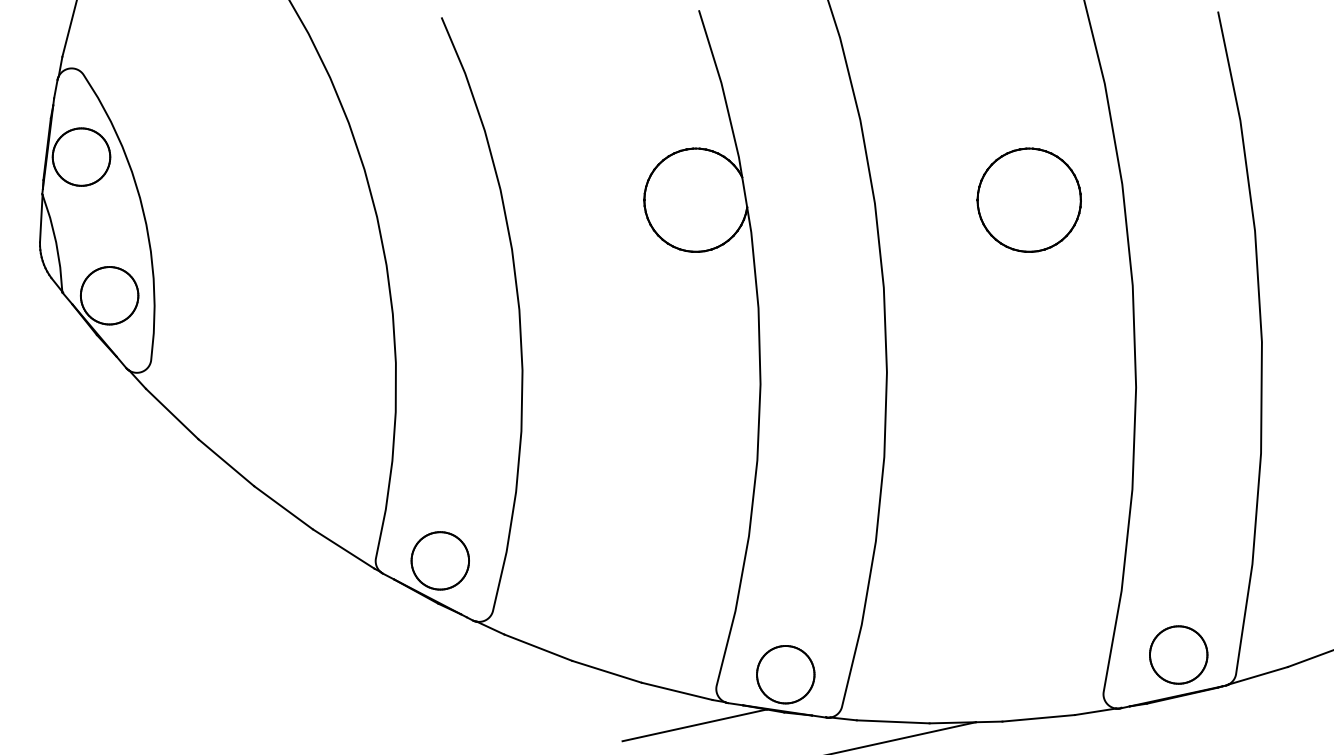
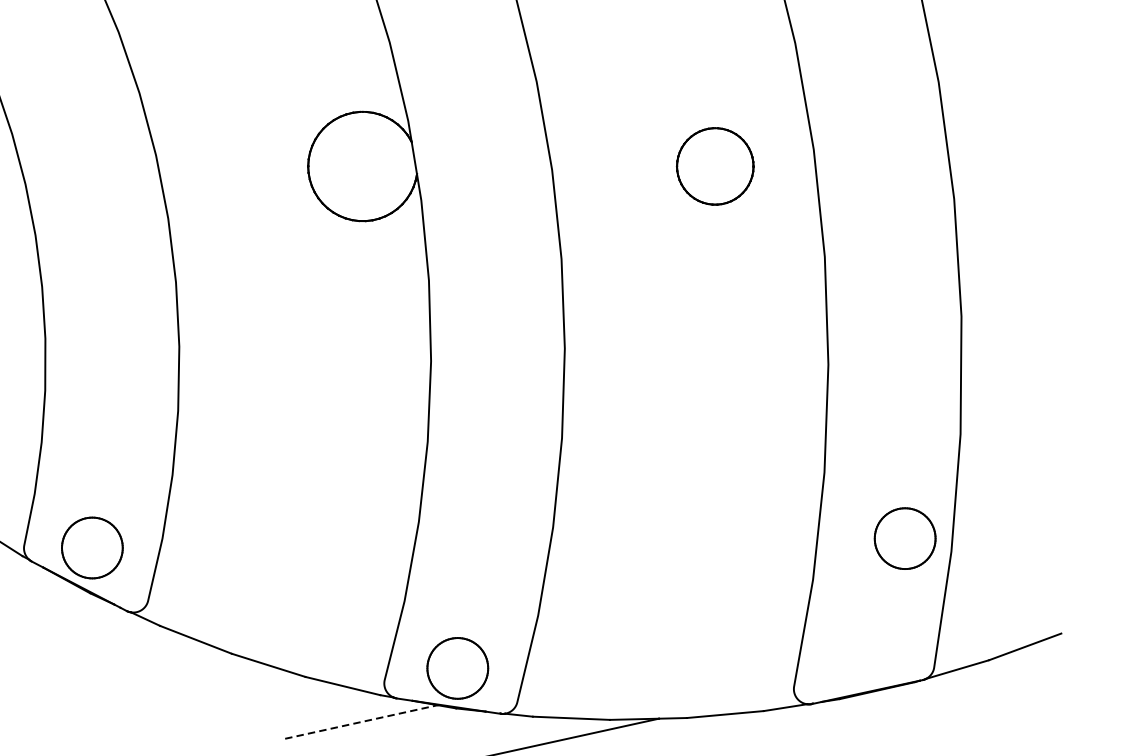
part: (1028, 199) -> (714, 165), size x0.7
part: (1178, 654) -> (904, 538), moved
line: (694, 725) -> (361, 722), solid -> dashed

